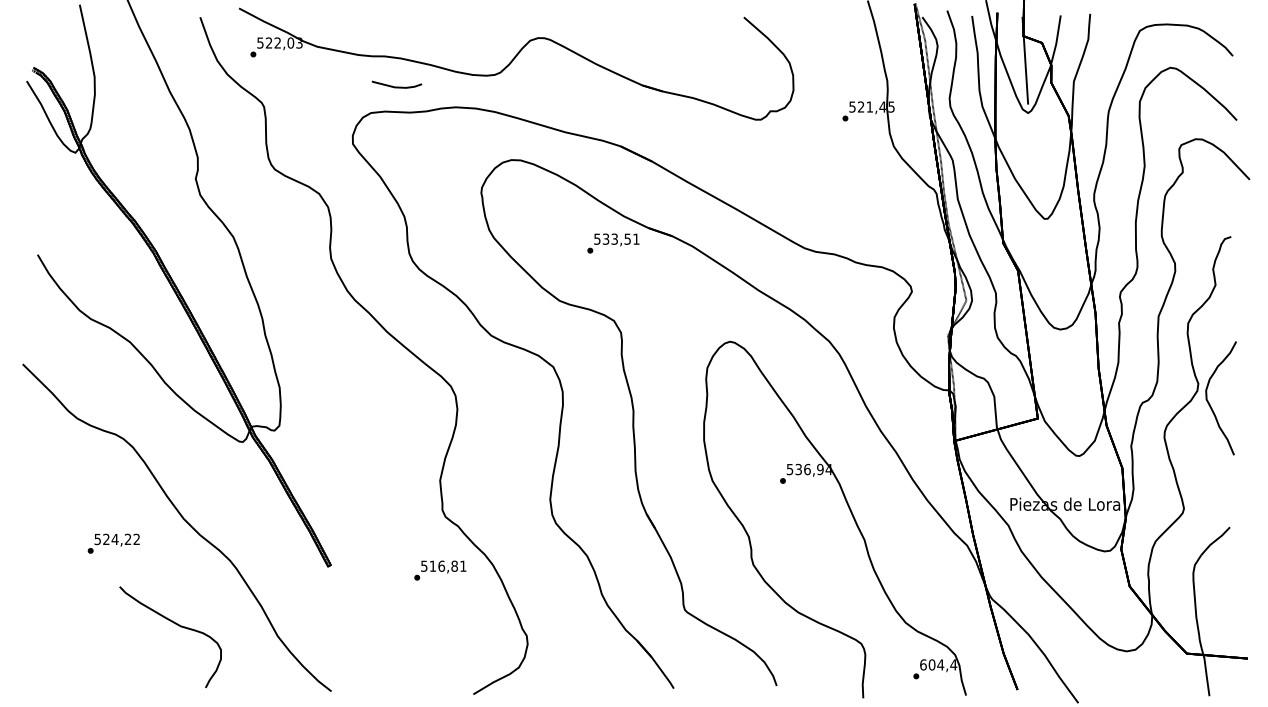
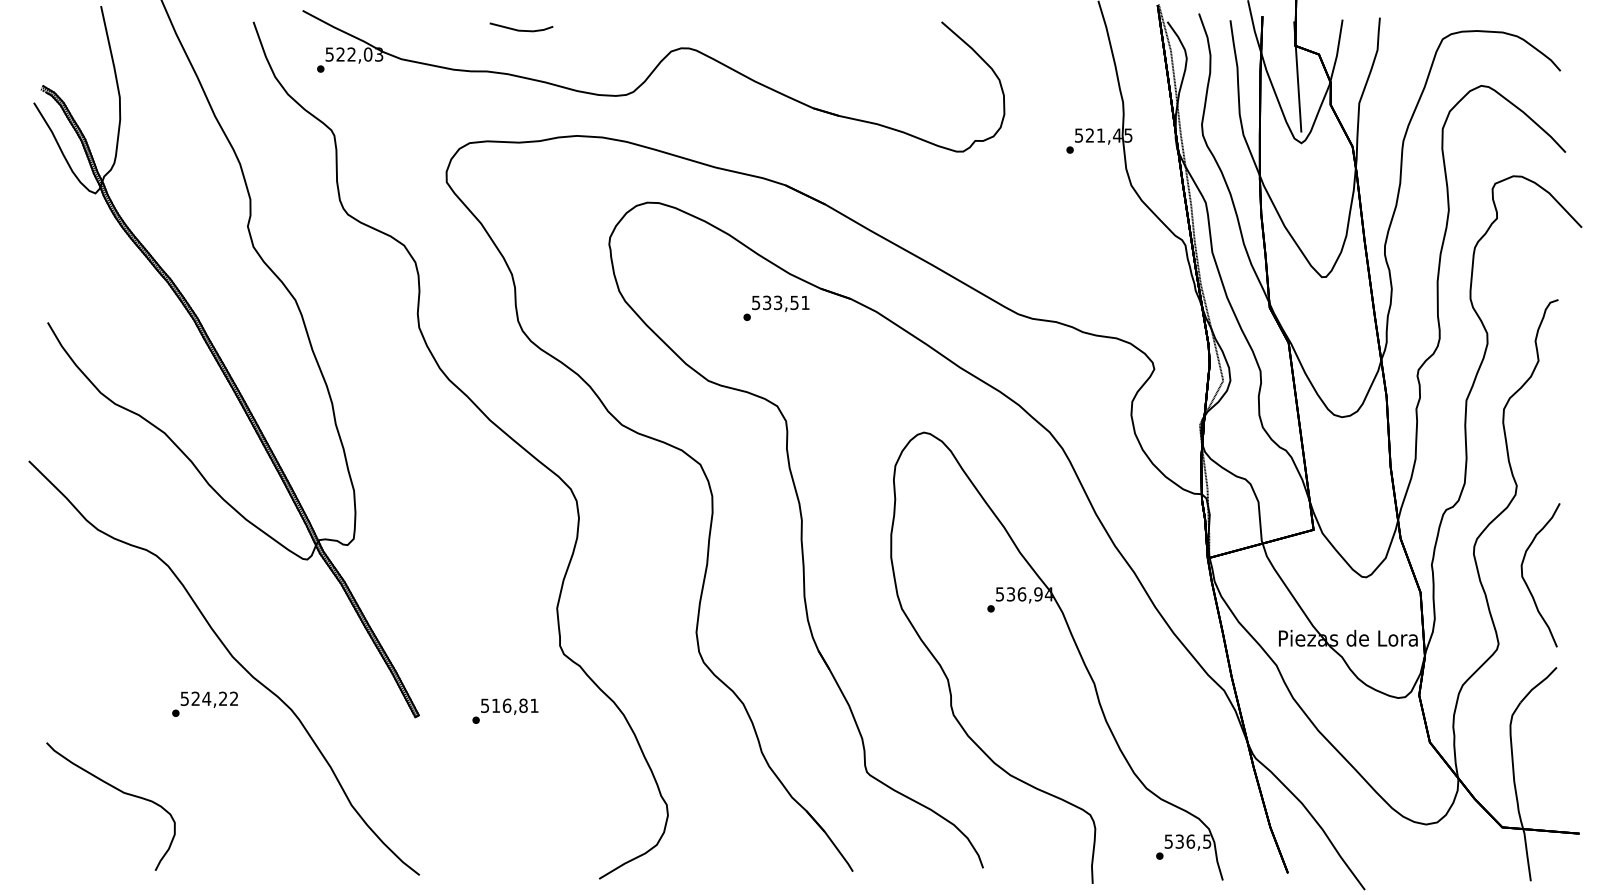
line: (396, 86) -> (521, 29), moved
curve: (1209, 404) -> (1526, 582), moved
text: (113, 543) -> (204, 703), moved
text: (440, 569) -> (505, 710), moved
curve: (175, 624) -> (117, 790), moved
text: (938, 664) -> (1187, 841), 604,4 -> 536,5

